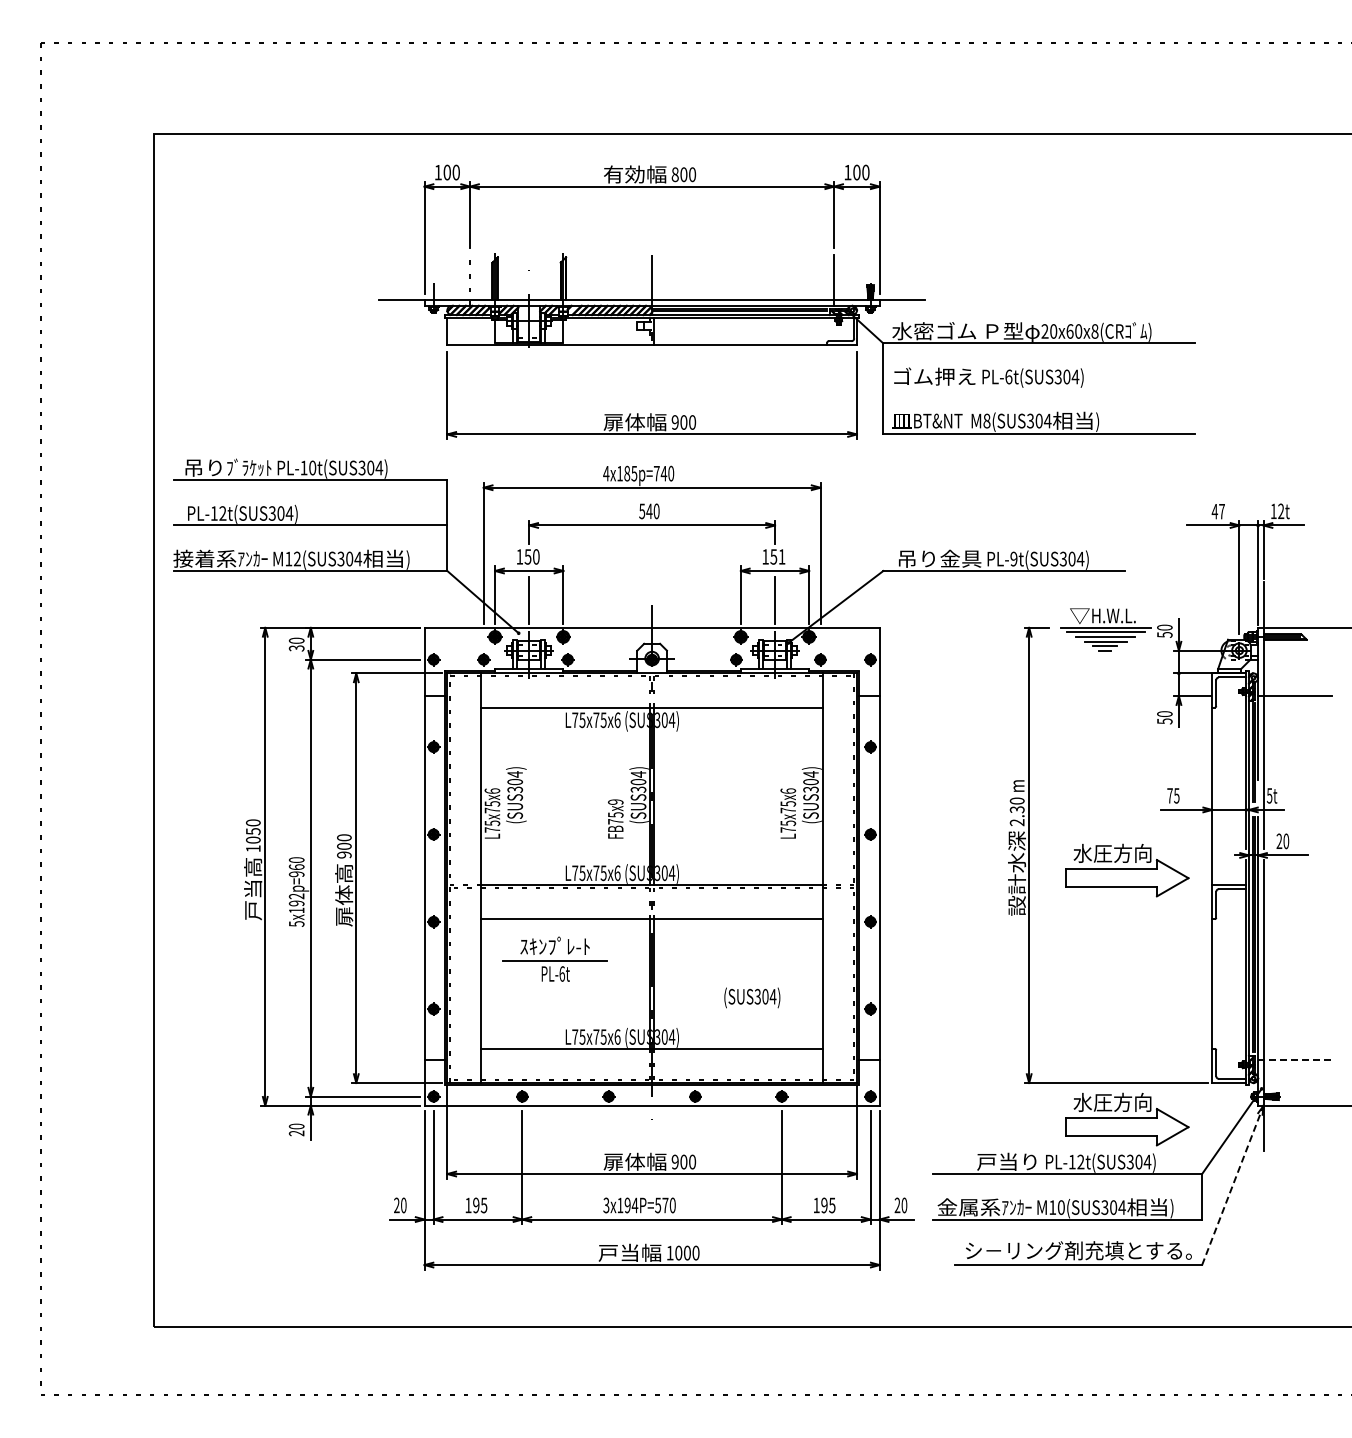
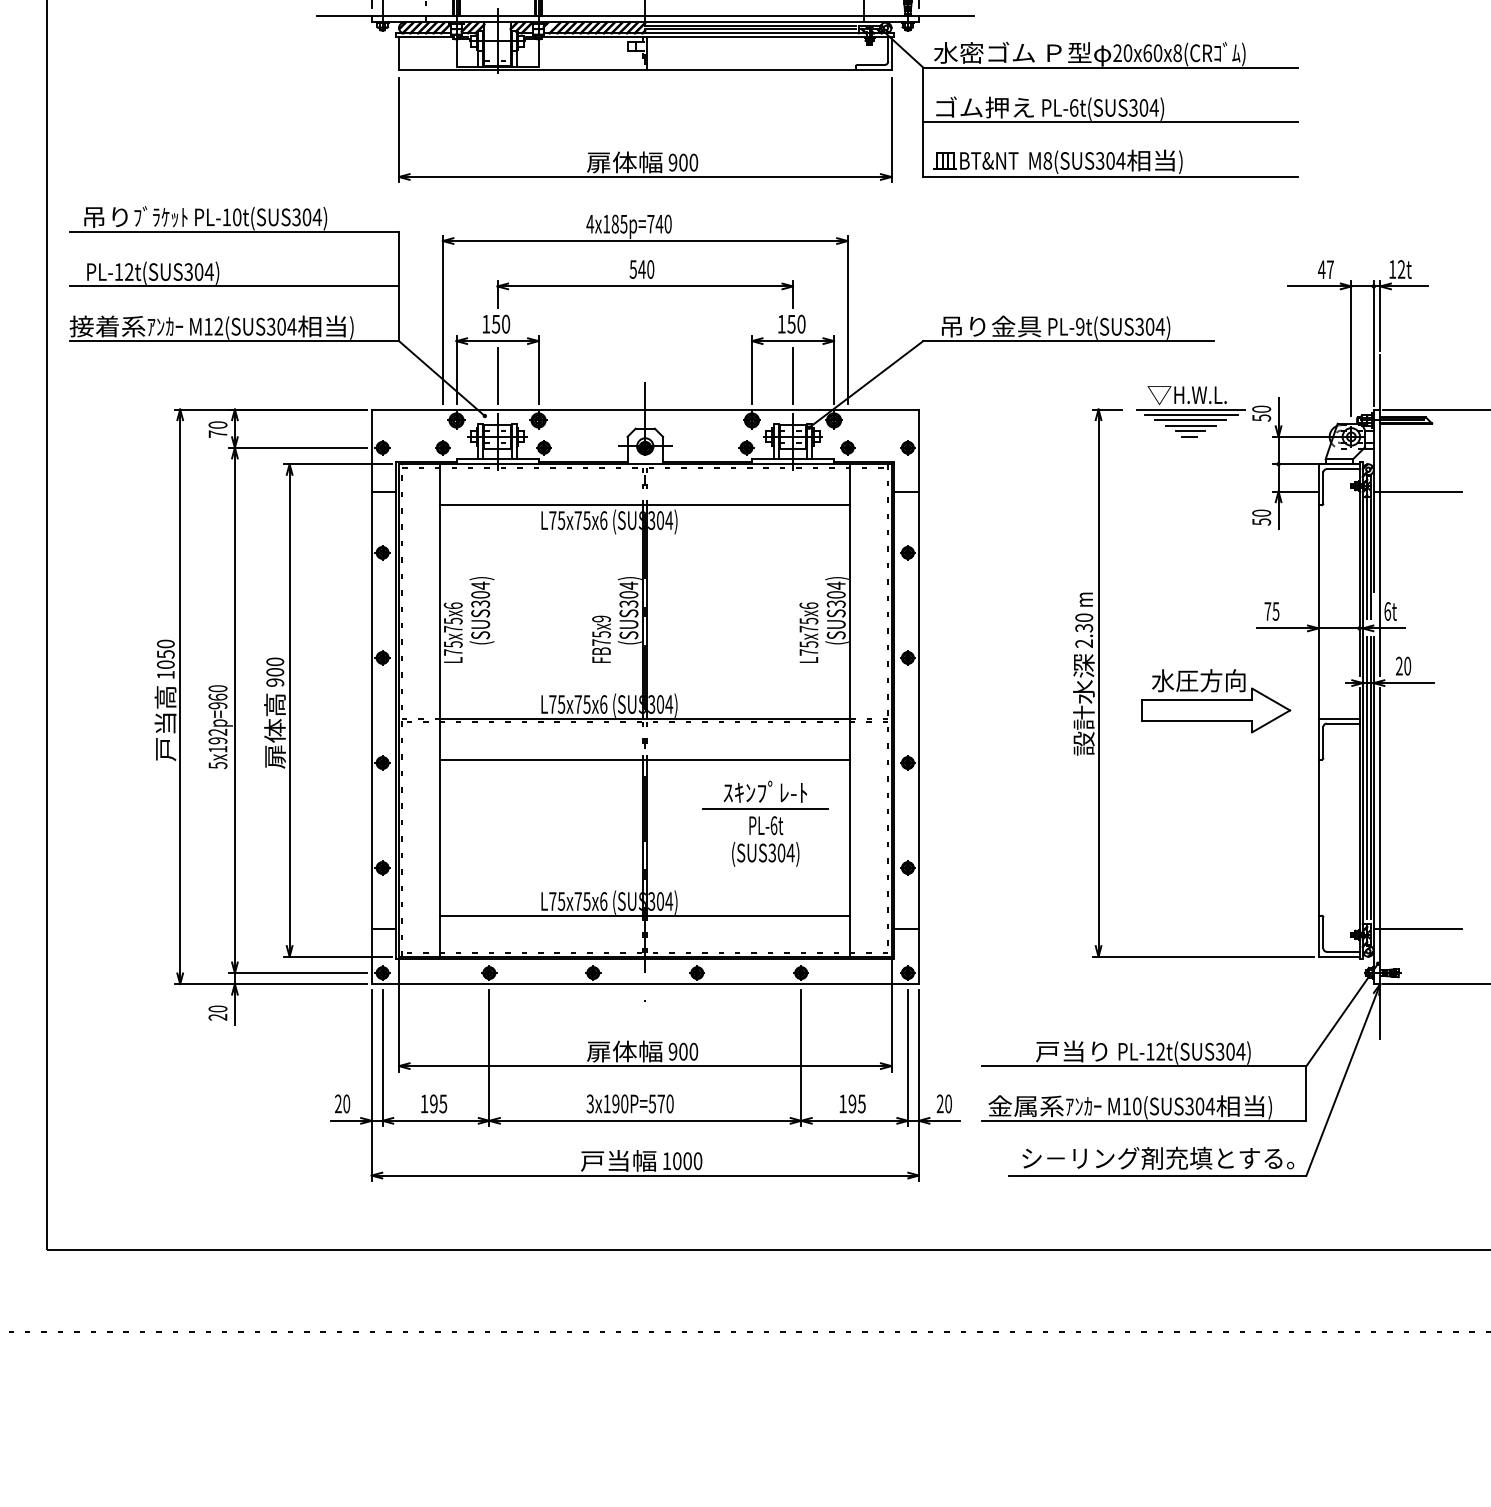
line: (1038, 388) -> (1109, 121), added
text: (781, 556) -> (800, 323), 151 -> 150
text: (296, 648) -> (217, 434), 30 -> 70
text: (1269, 795) -> (1387, 611), 5t -> 6t
part: (554, 958) -> (764, 807), moved
line: (1294, 1060) -> (1417, 929), dashed -> solid
part: (1127, 1119) -> (1216, 1000), removed
line: (1233, 1184) -> (1344, 1078), dashed -> solid
text: (634, 1205) -> (624, 1103), 3x194P=570 -> 3x190P=570

